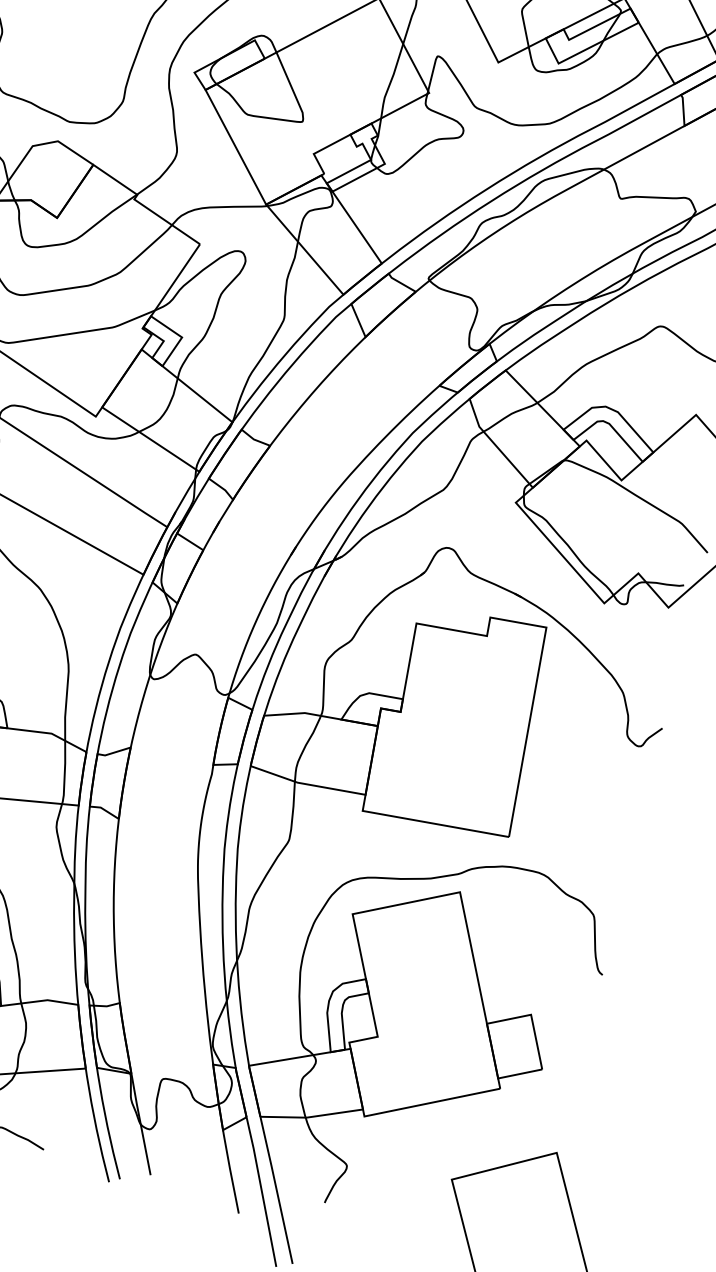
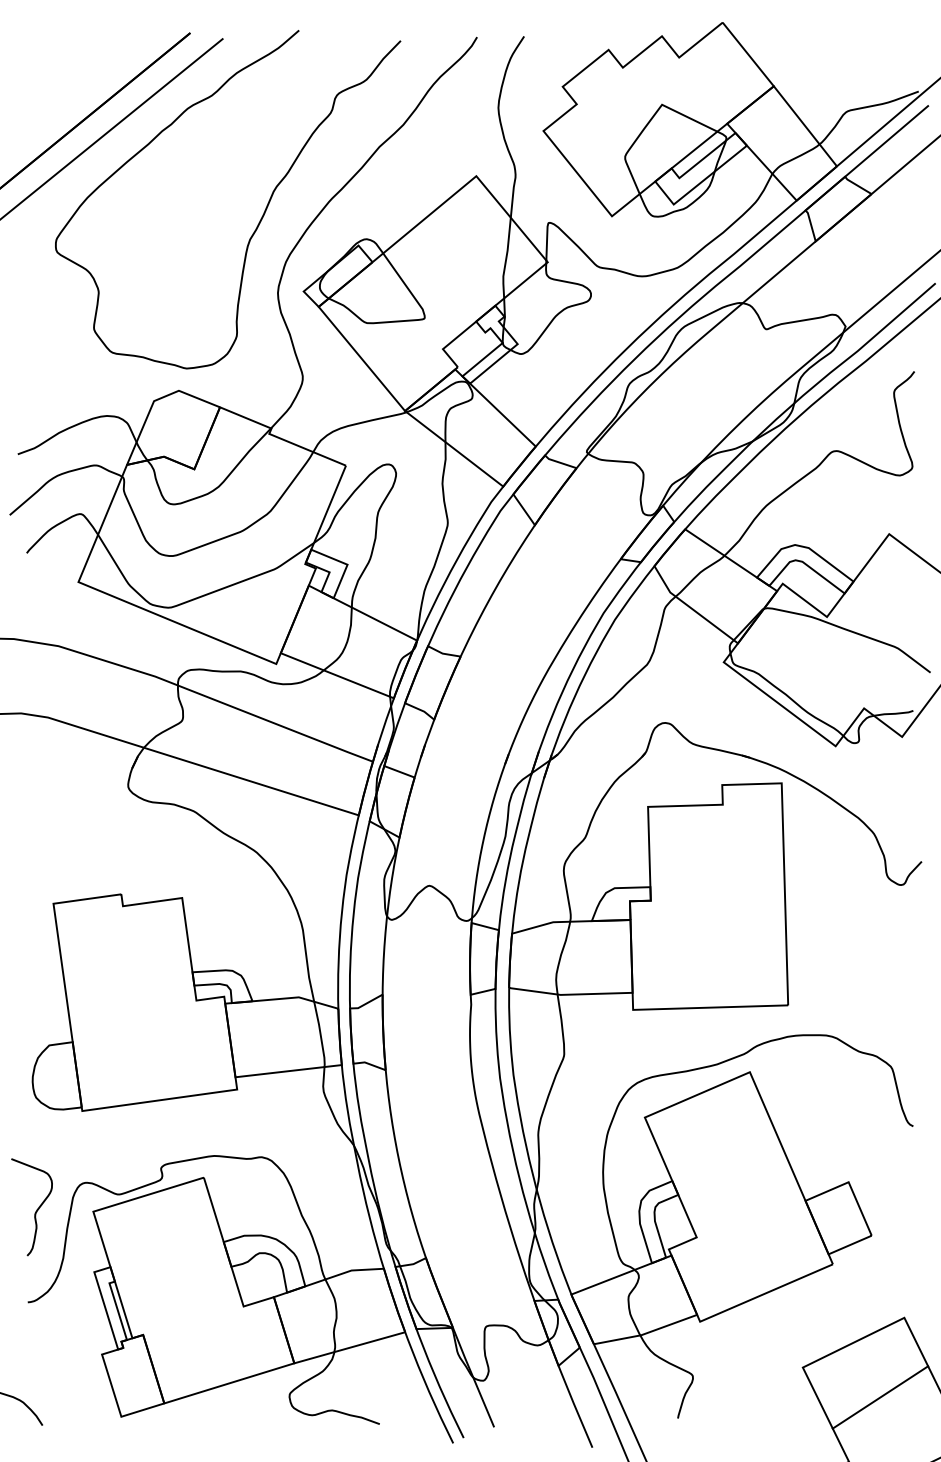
line: (518, 1222) -> (880, 1397), added

